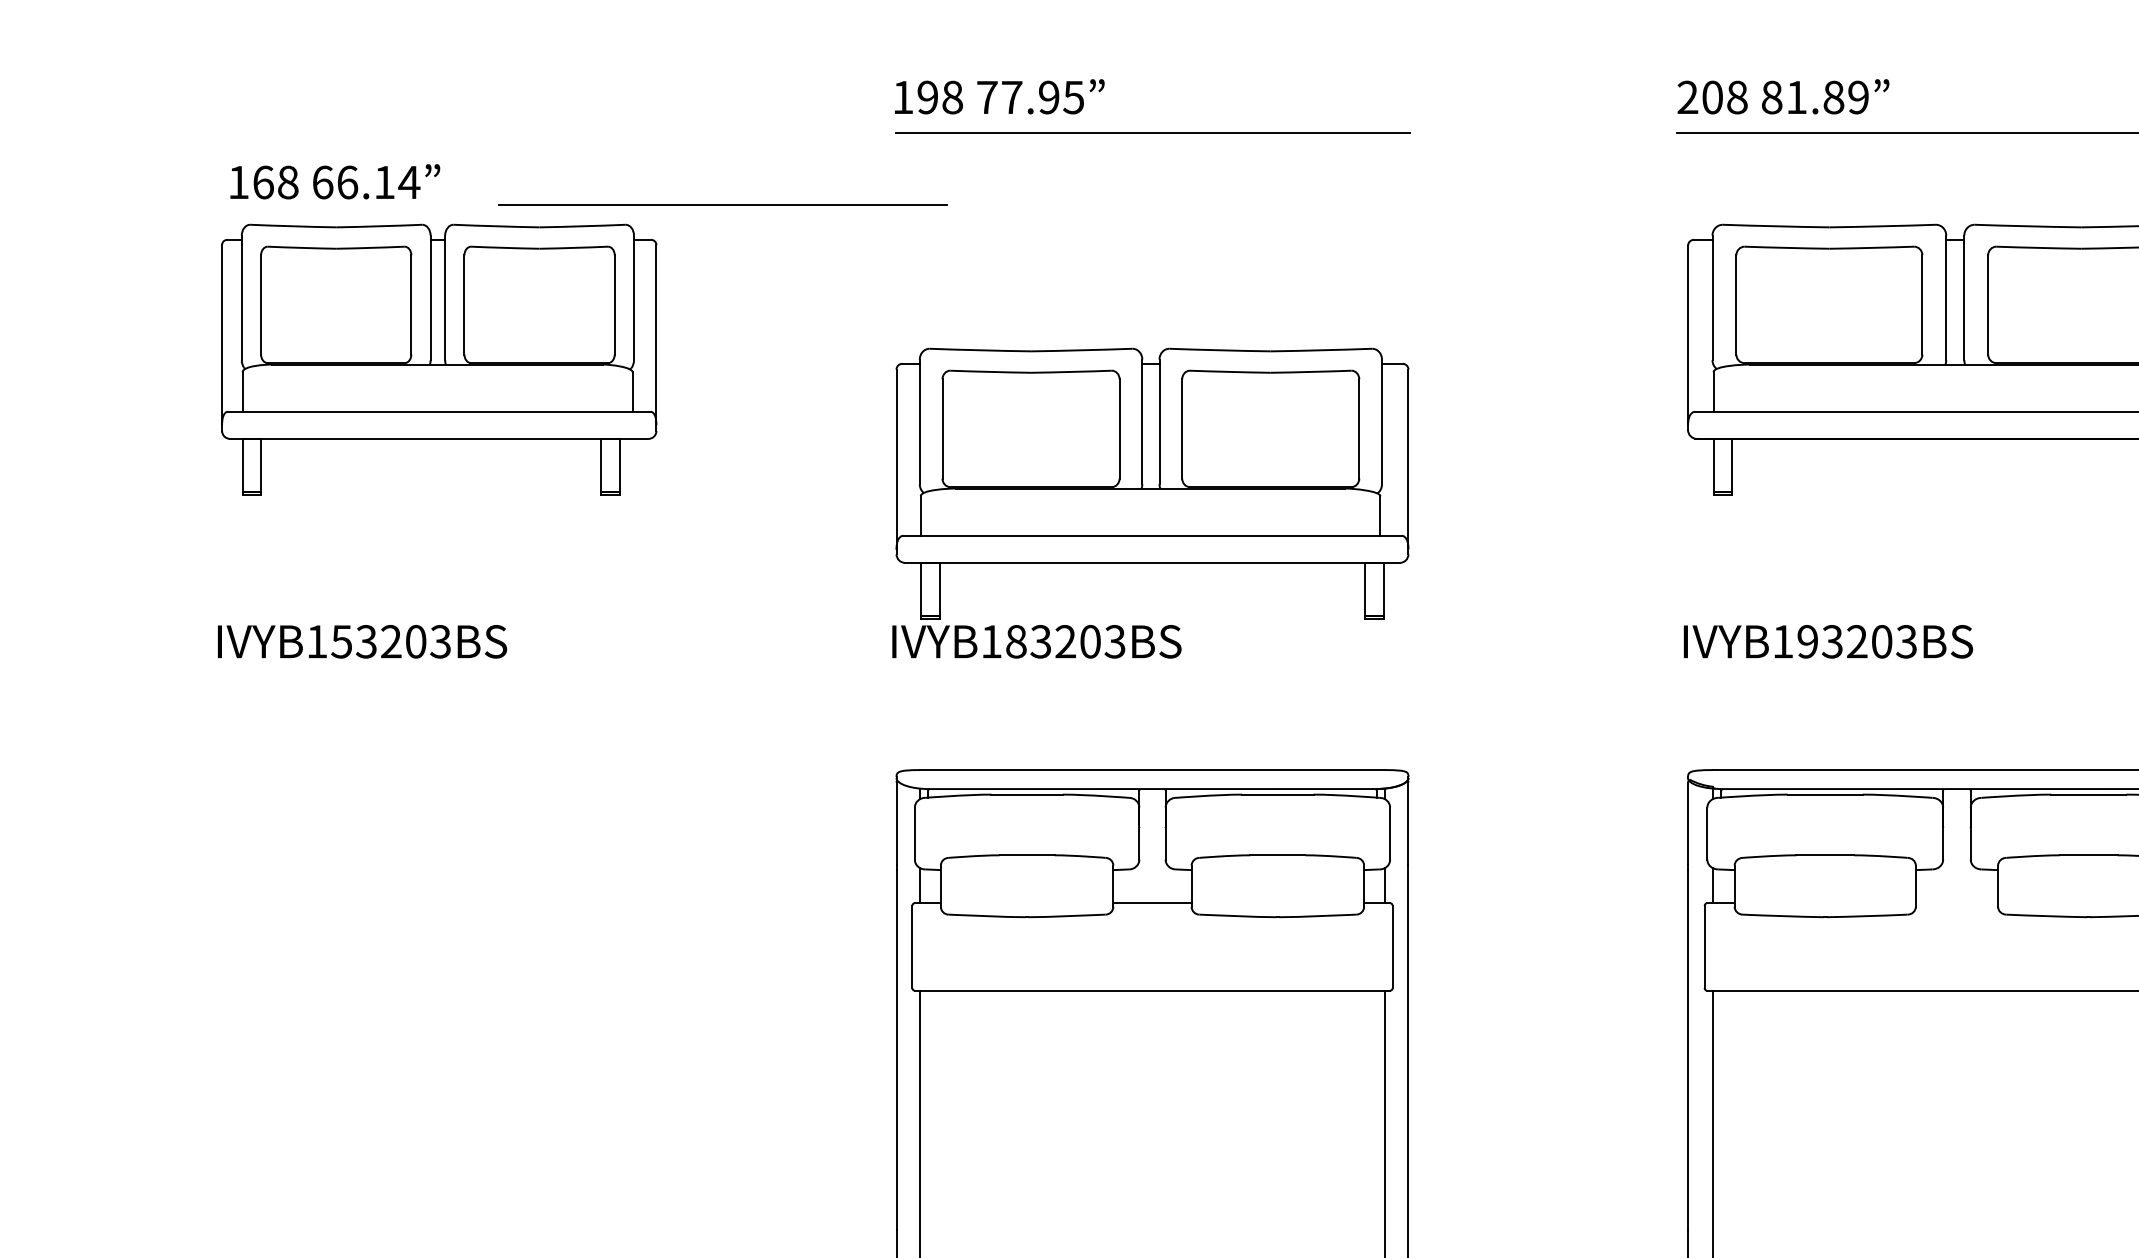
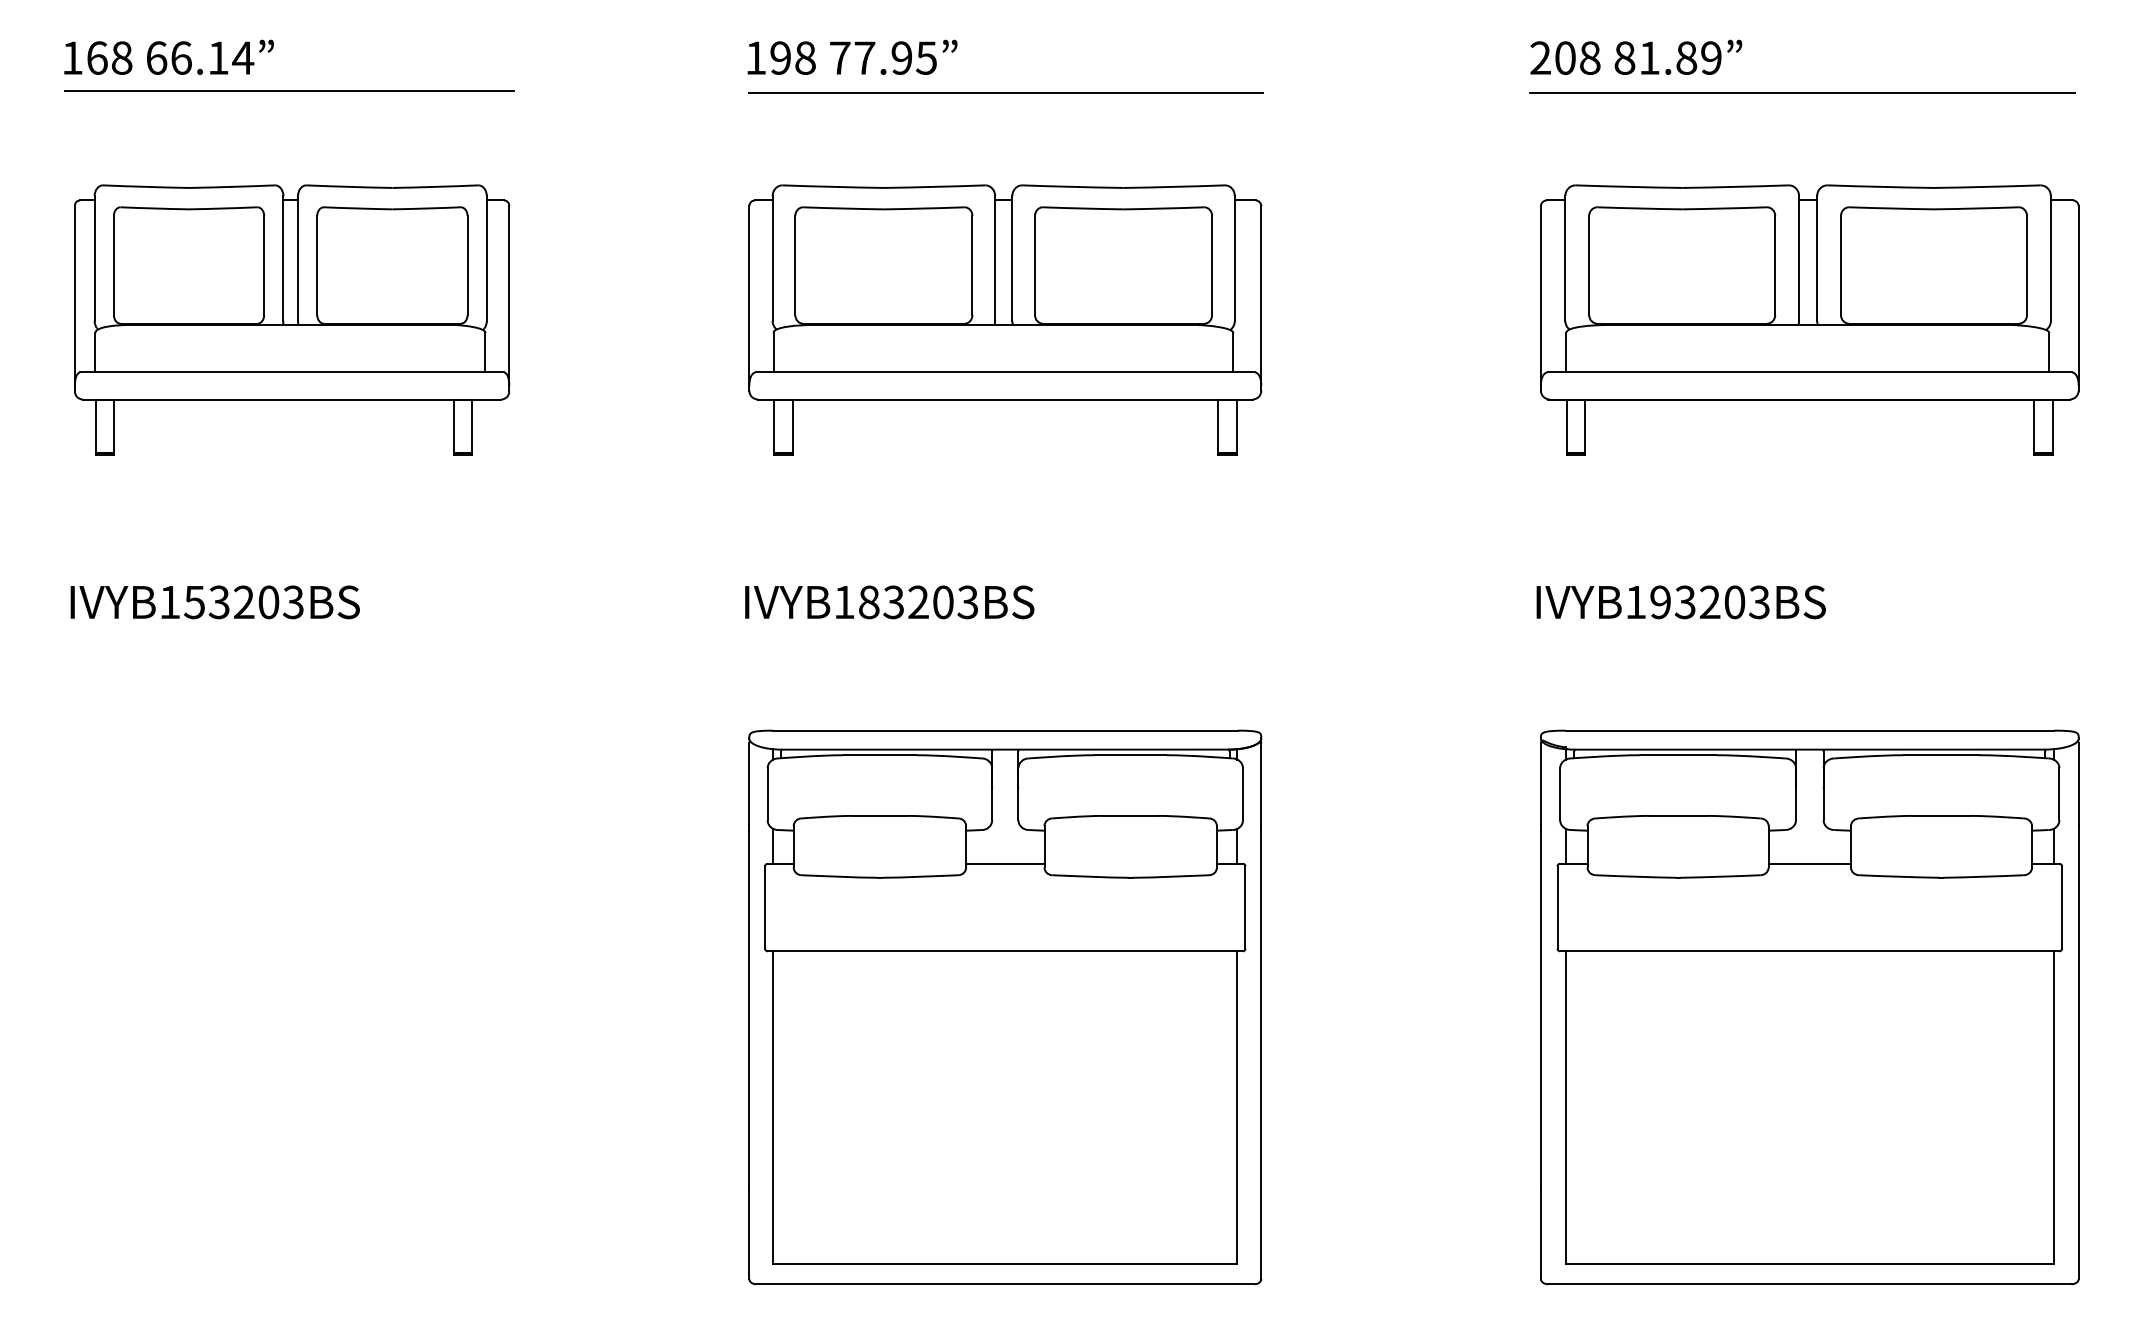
text: (334, 180) -> (168, 56), moved
line: (722, 204) -> (289, 90), moved
part: (1152, 482) -> (1005, 319), moved
line: (1956, 902) -> (1809, 863), added

